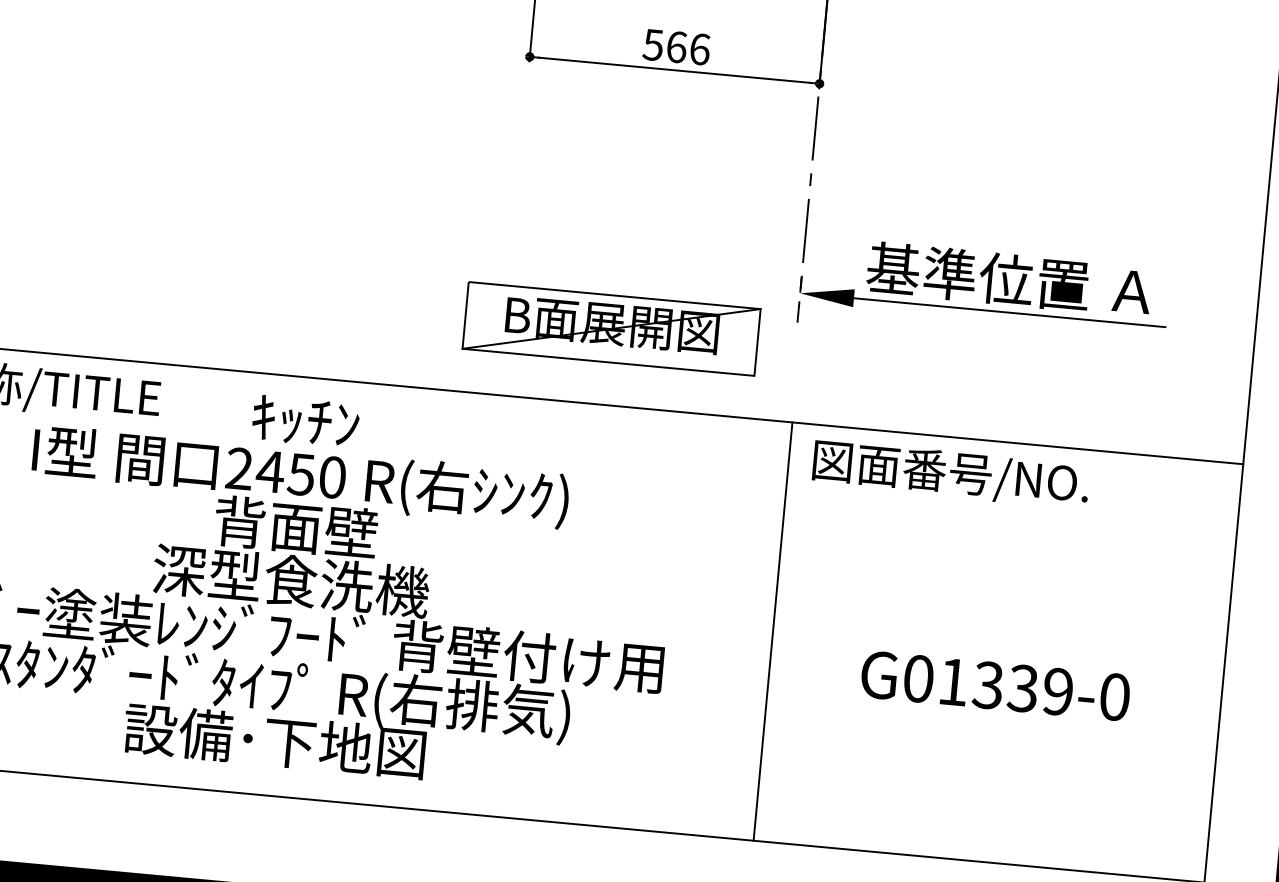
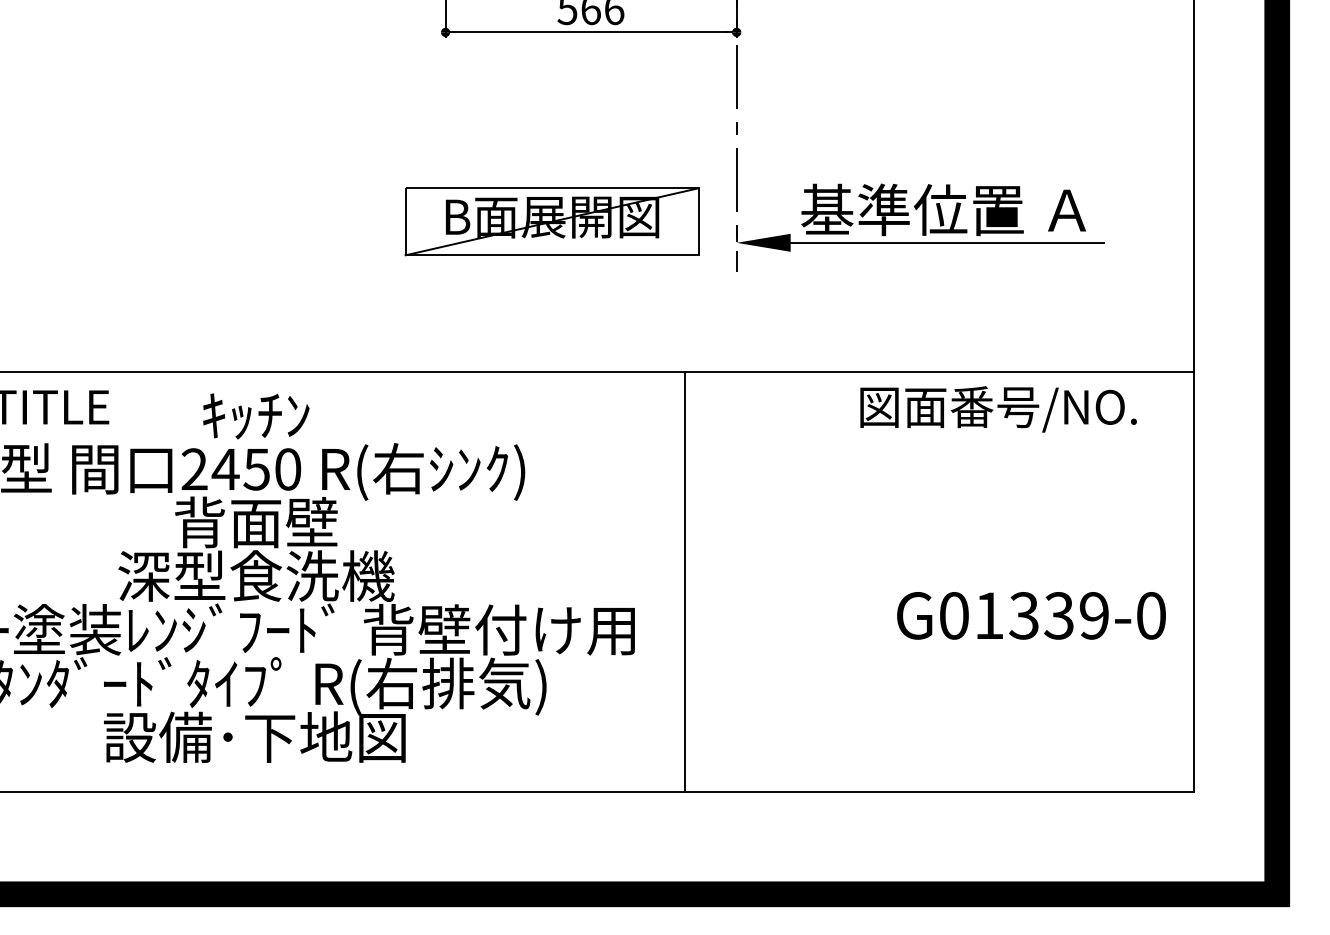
part: (610, 328) -> (551, 221), moved
text: (950, 474) -> (998, 409), moved
line: (772, 631) -> (684, 582), moved
text: (995, 685) -> (1031, 615), moved

